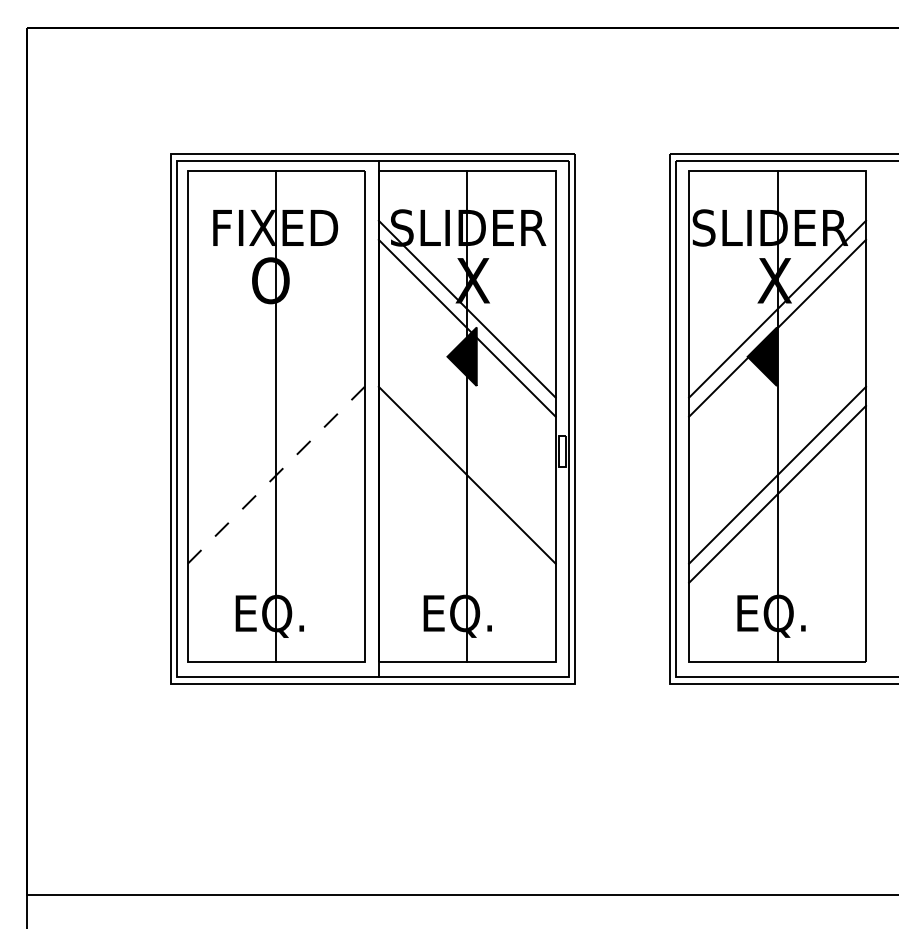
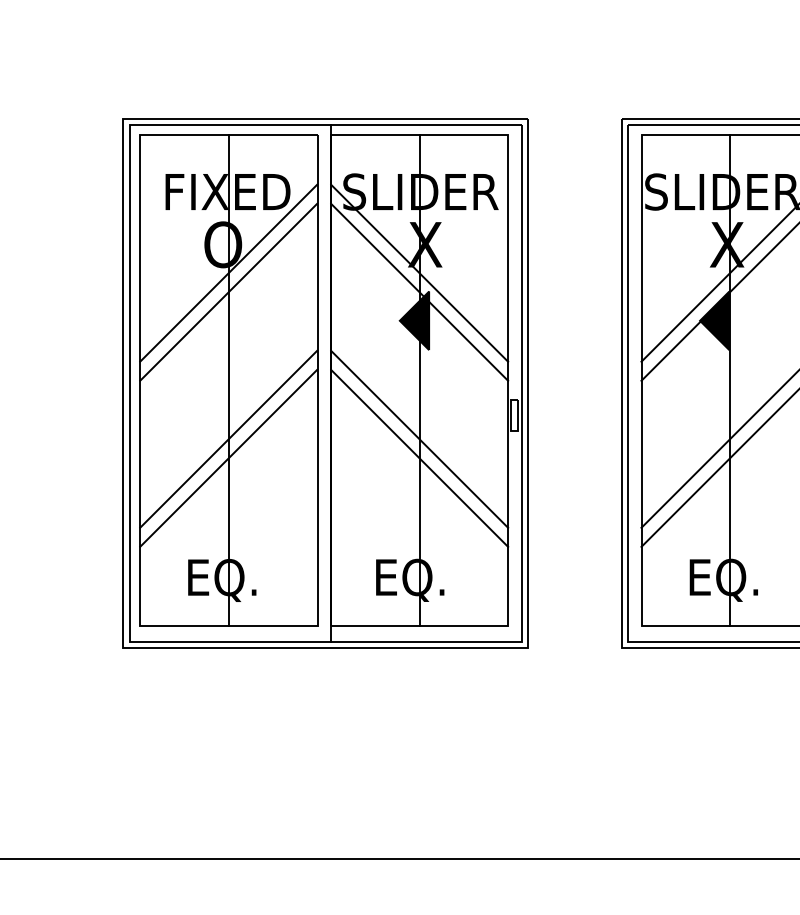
line: (275, 308) -> (227, 272), added
line: (275, 327) -> (227, 291), added
line: (276, 474) -> (228, 438), dashed -> solid
line: (275, 493) -> (227, 457), added
line: (466, 493) -> (418, 457), added

